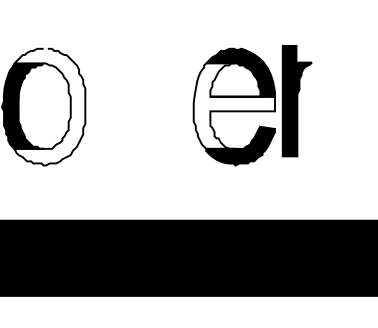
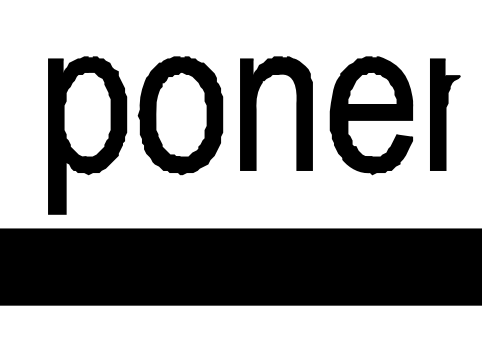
part: (297, 100) -> (445, 114), moved
part: (119, 104) -> (256, 113), added
fill: (234, 105) -> (371, 114), added
fill: (49, 106) -> (186, 115), added

